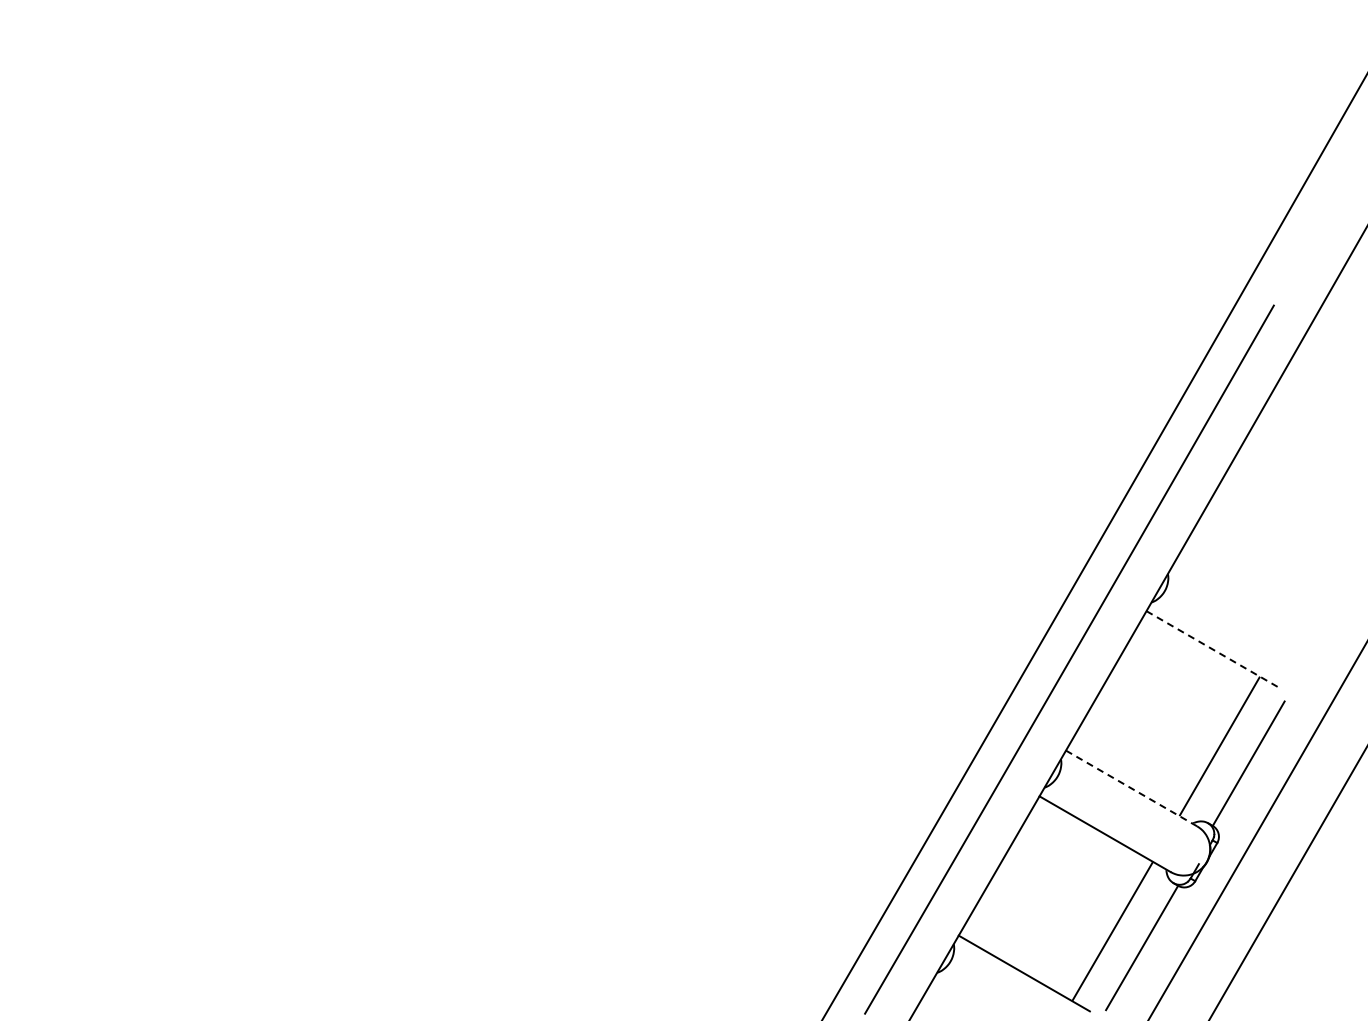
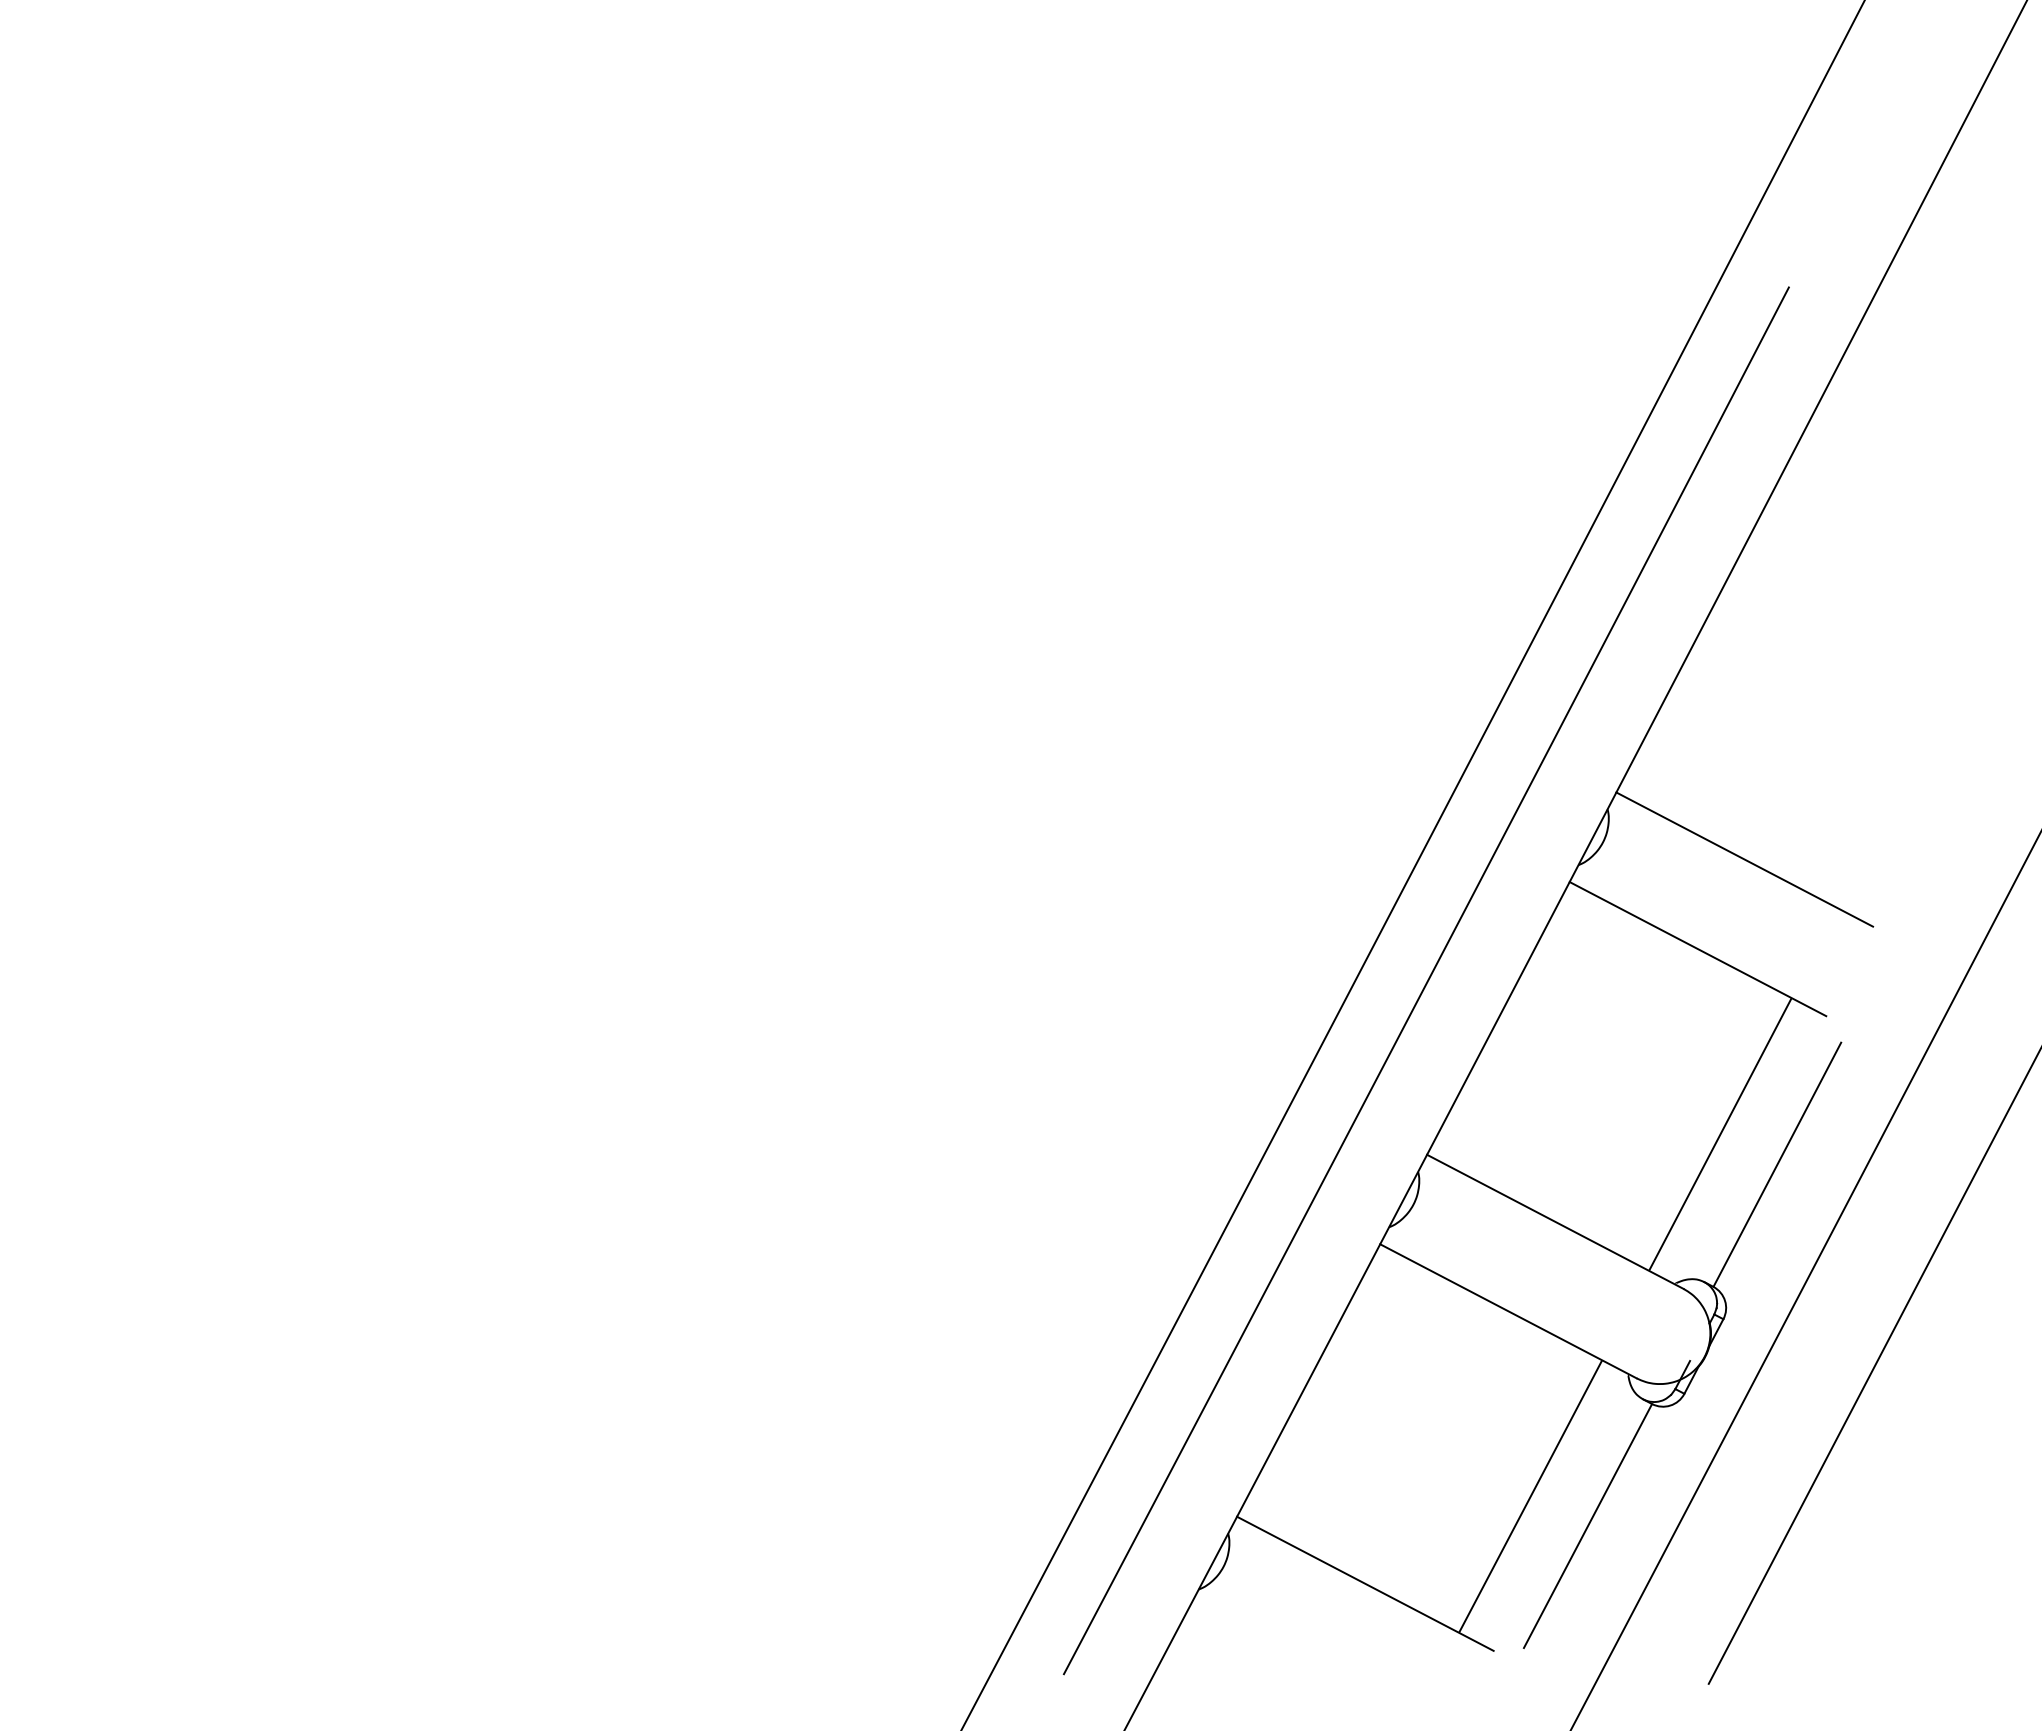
line: (1238, 603) -> (1744, 860), added
line: (1212, 649) -> (1698, 949), dashed -> solid
line: (1131, 788) -> (1555, 1221), dashed -> solid

